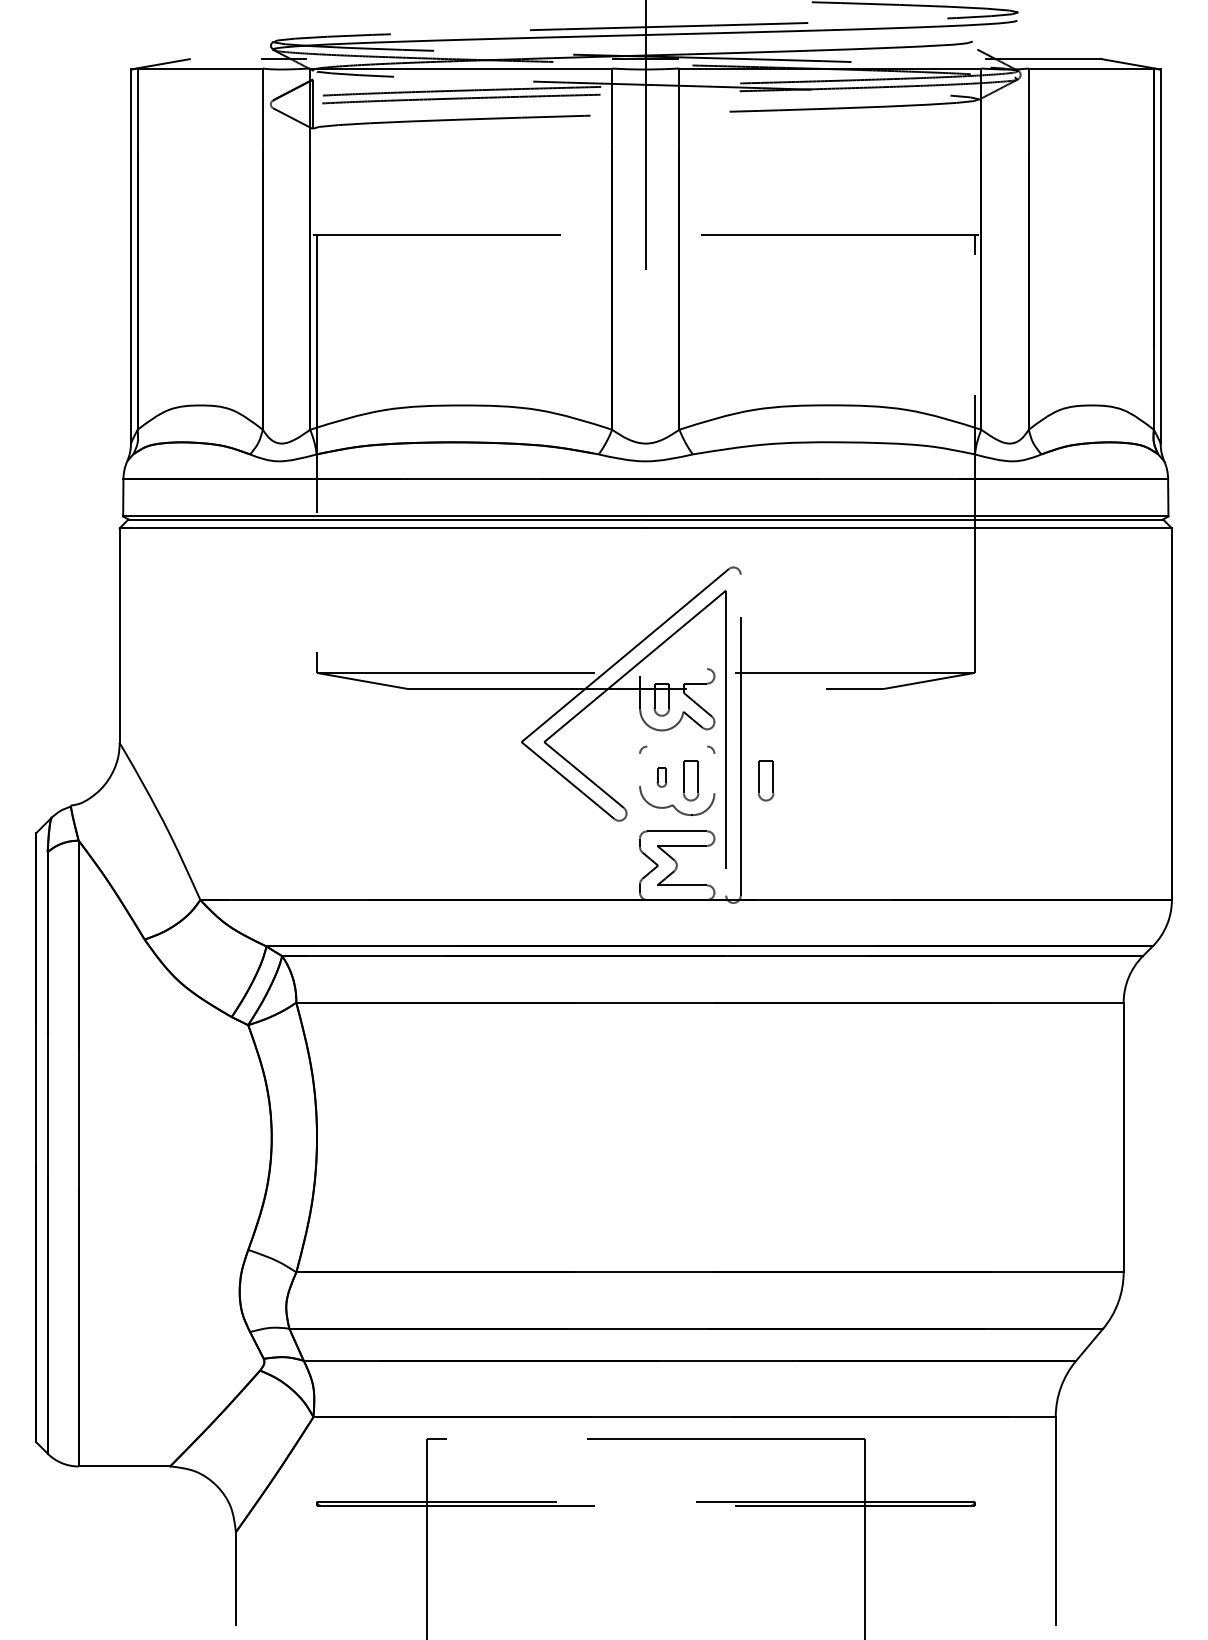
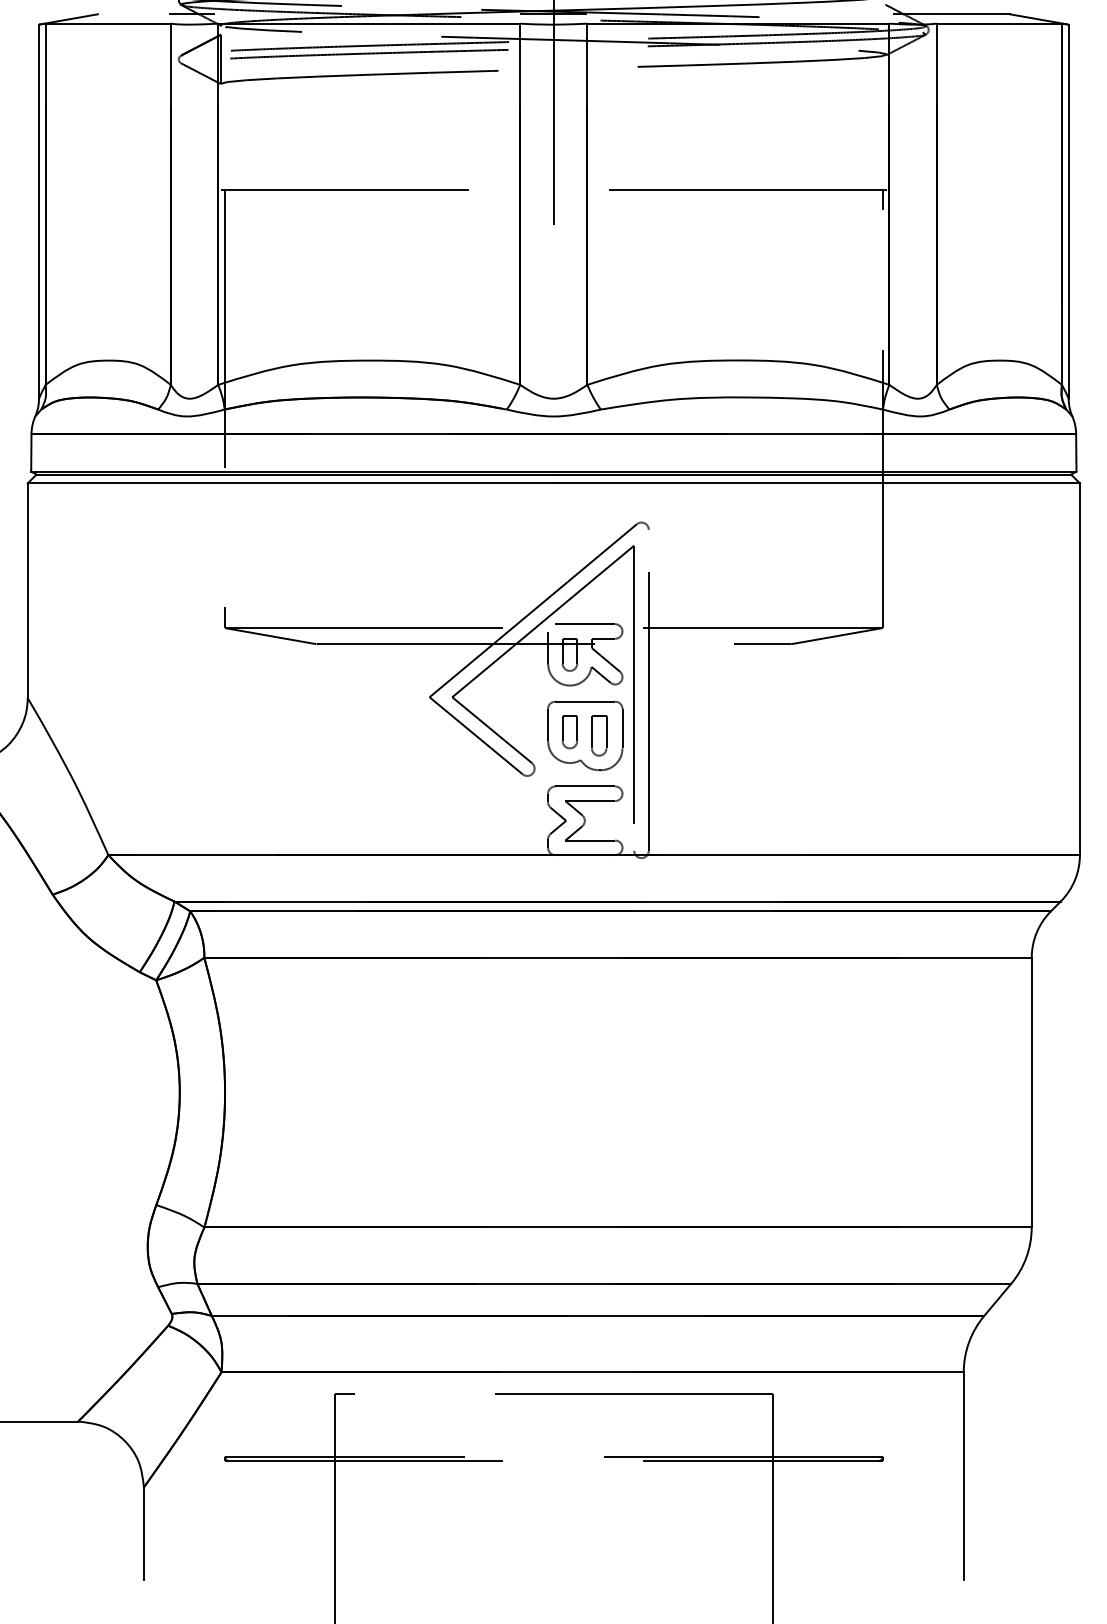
line: (677, 669) -> (585, 624), added
line: (677, 746) -> (585, 701), added
line: (640, 769) -> (548, 724), added
line: (714, 773) -> (622, 728), added
part: (661, 777) -> (569, 732), size x1.67
part: (766, 780) -> (674, 735), removed

